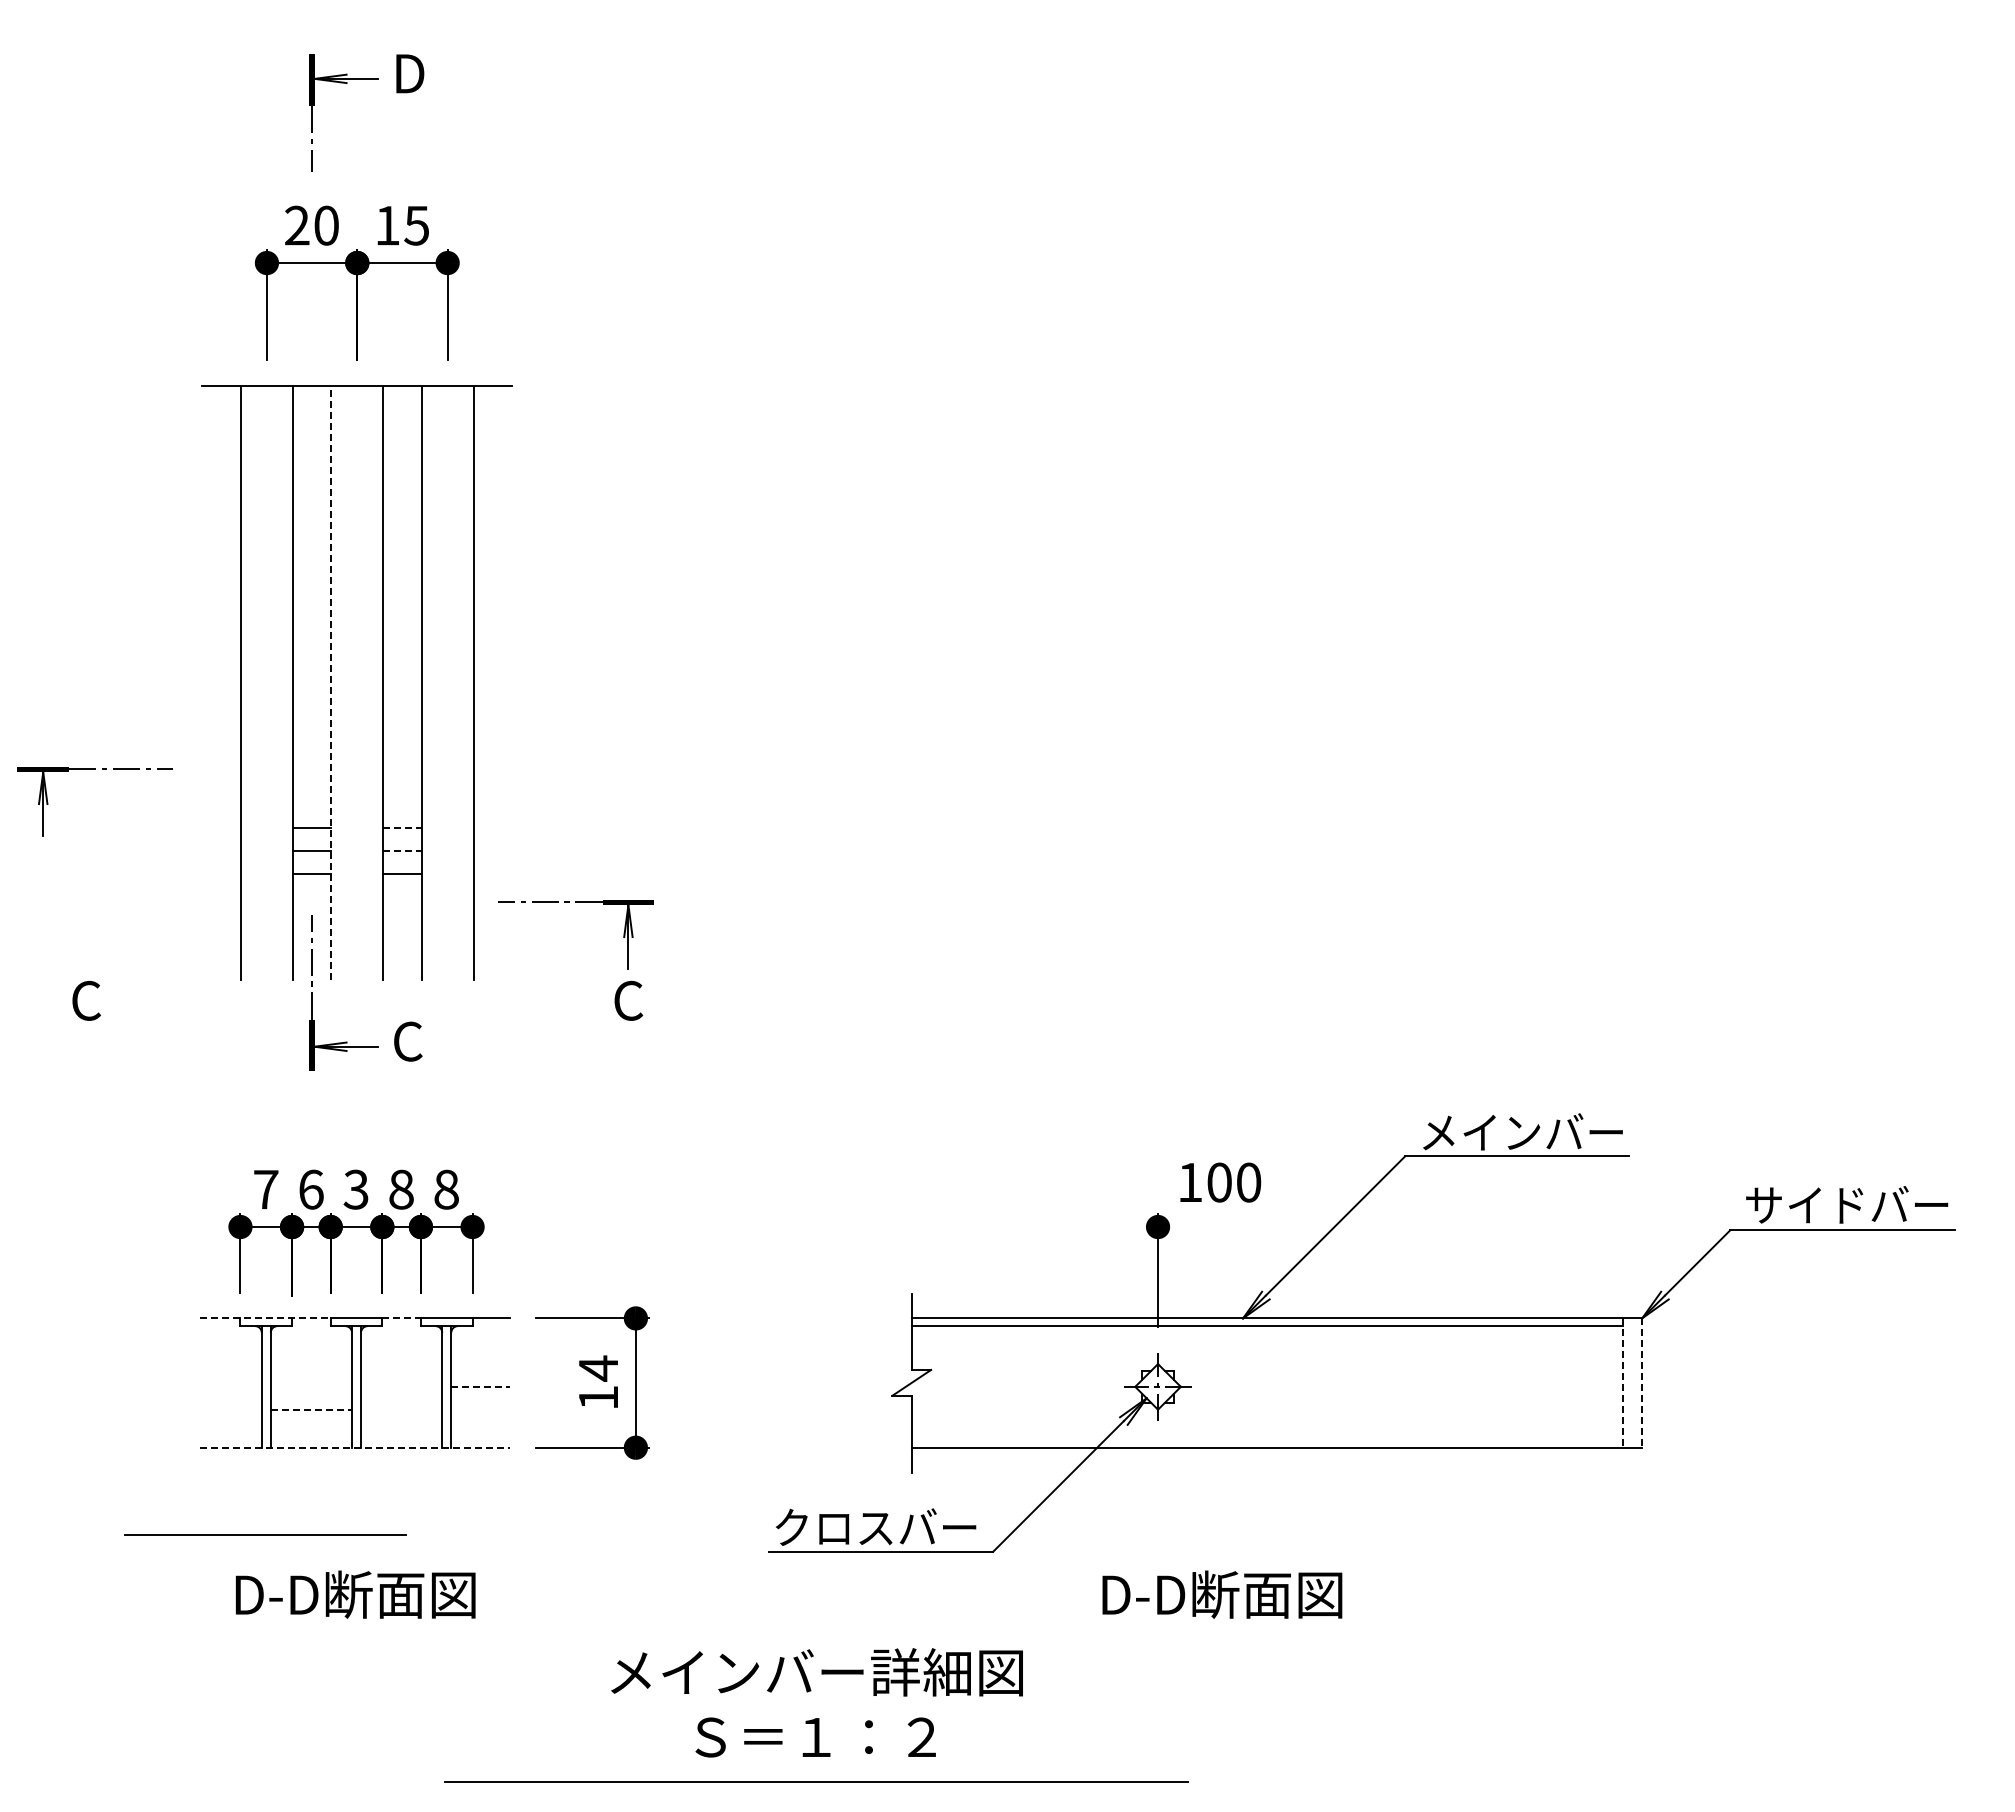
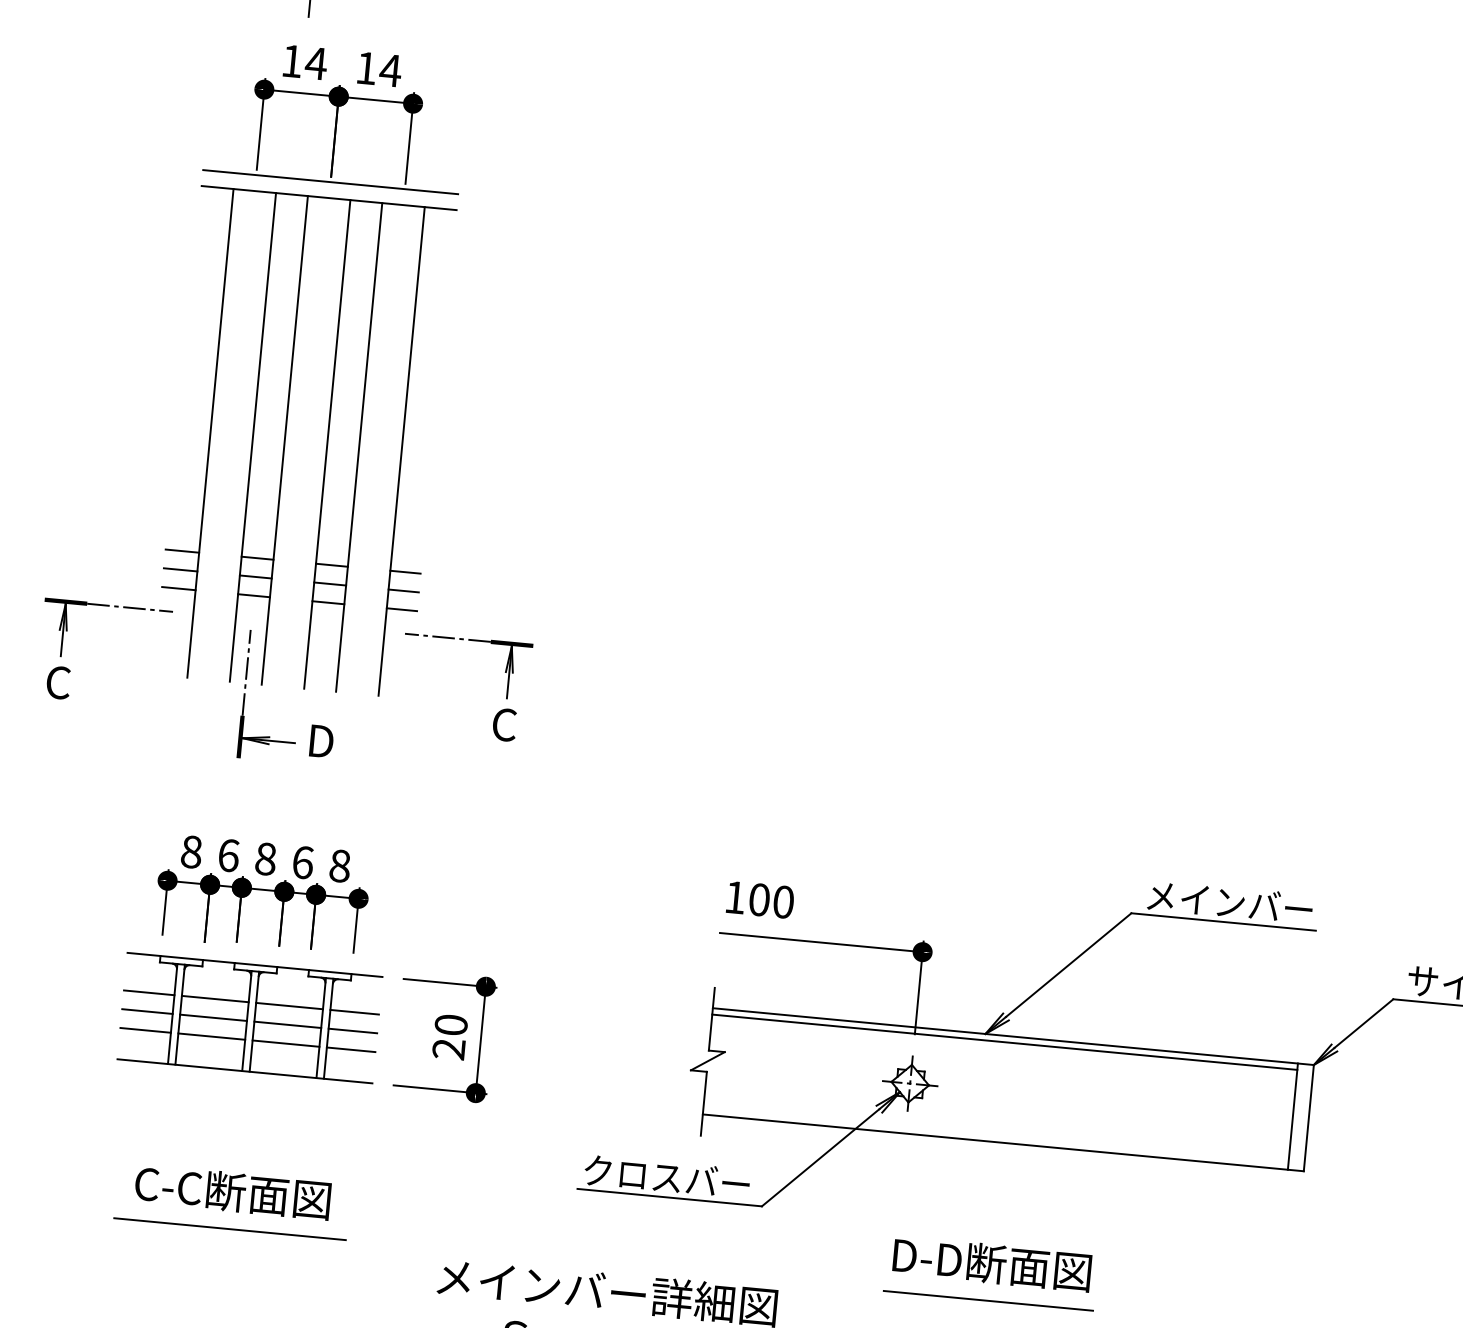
text: (312, 225) -> (304, 62), 20 -> 14
text: (416, 225) -> (390, 70), 15 -> 14
line: (357, 366) -> (330, 181), added
line: (331, 683) -> (284, 440), dashed -> solid
part: (94, 769) -> (108, 605), moved
line: (220, 828) -> (182, 551), added
line: (402, 828) -> (331, 565), dashed -> solid
line: (491, 828) -> (405, 572), added
line: (220, 851) -> (180, 570), added
line: (402, 851) -> (330, 584), dashed -> solid
line: (491, 851) -> (403, 591), added
line: (220, 873) -> (178, 588), added
line: (491, 873) -> (401, 609), added
text: (409, 1041) -> (321, 741), C -> D
text: (1220, 1182) -> (760, 899), moved
text: (266, 1189) -> (191, 851), 7 -> 8
text: (355, 1189) -> (265, 858), 3 -> 8
text: (401, 1189) -> (303, 862), 8 -> 6
line: (1034, 1227) -> (820, 942), added
line: (266, 1318) -> (181, 958), dashed -> solid
line: (402, 1318) -> (293, 968), dashed -> solid
line: (230, 1364) -> (148, 993), added
line: (311, 1364) -> (215, 999), added
line: (401, 1364) -> (289, 1006), added
line: (480, 1364) -> (354, 1012), added
text: (598, 1382) -> (450, 1036), 14 -> 20
line: (1622, 1382) -> (1292, 1116), dashed -> solid
line: (1642, 1382) -> (1309, 1117), dashed -> solid
line: (230, 1386) -> (147, 1011), added
line: (311, 1386) -> (213, 1017), added
line: (401, 1386) -> (287, 1024), added
line: (481, 1386) -> (353, 1030), dashed -> solid
line: (230, 1409) -> (145, 1030), added
line: (311, 1409) -> (211, 1036), dashed -> solid
line: (401, 1409) -> (285, 1043), added
line: (480, 1409) -> (350, 1049), added
line: (355, 1447) -> (245, 1071), dashed -> solid
line: (265, 1534) -> (230, 1229), moved
text: (355, 1594) -> (233, 1192), D-D断面図 -> C-C断面図
text: (1222, 1594) -> (992, 1263), moved
line: (1276, 1639) -> (988, 1300), added

